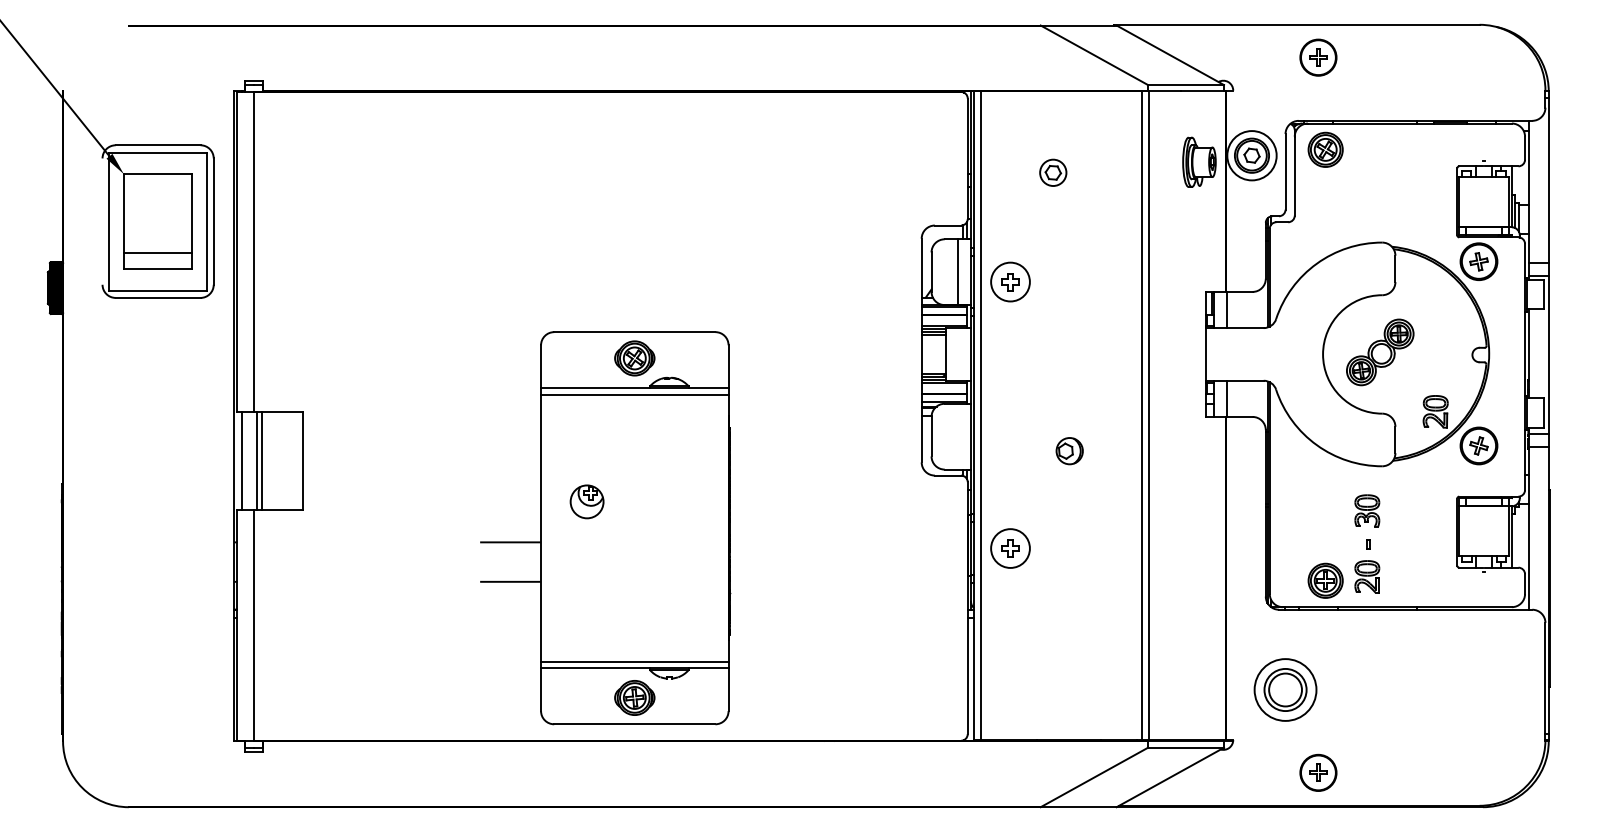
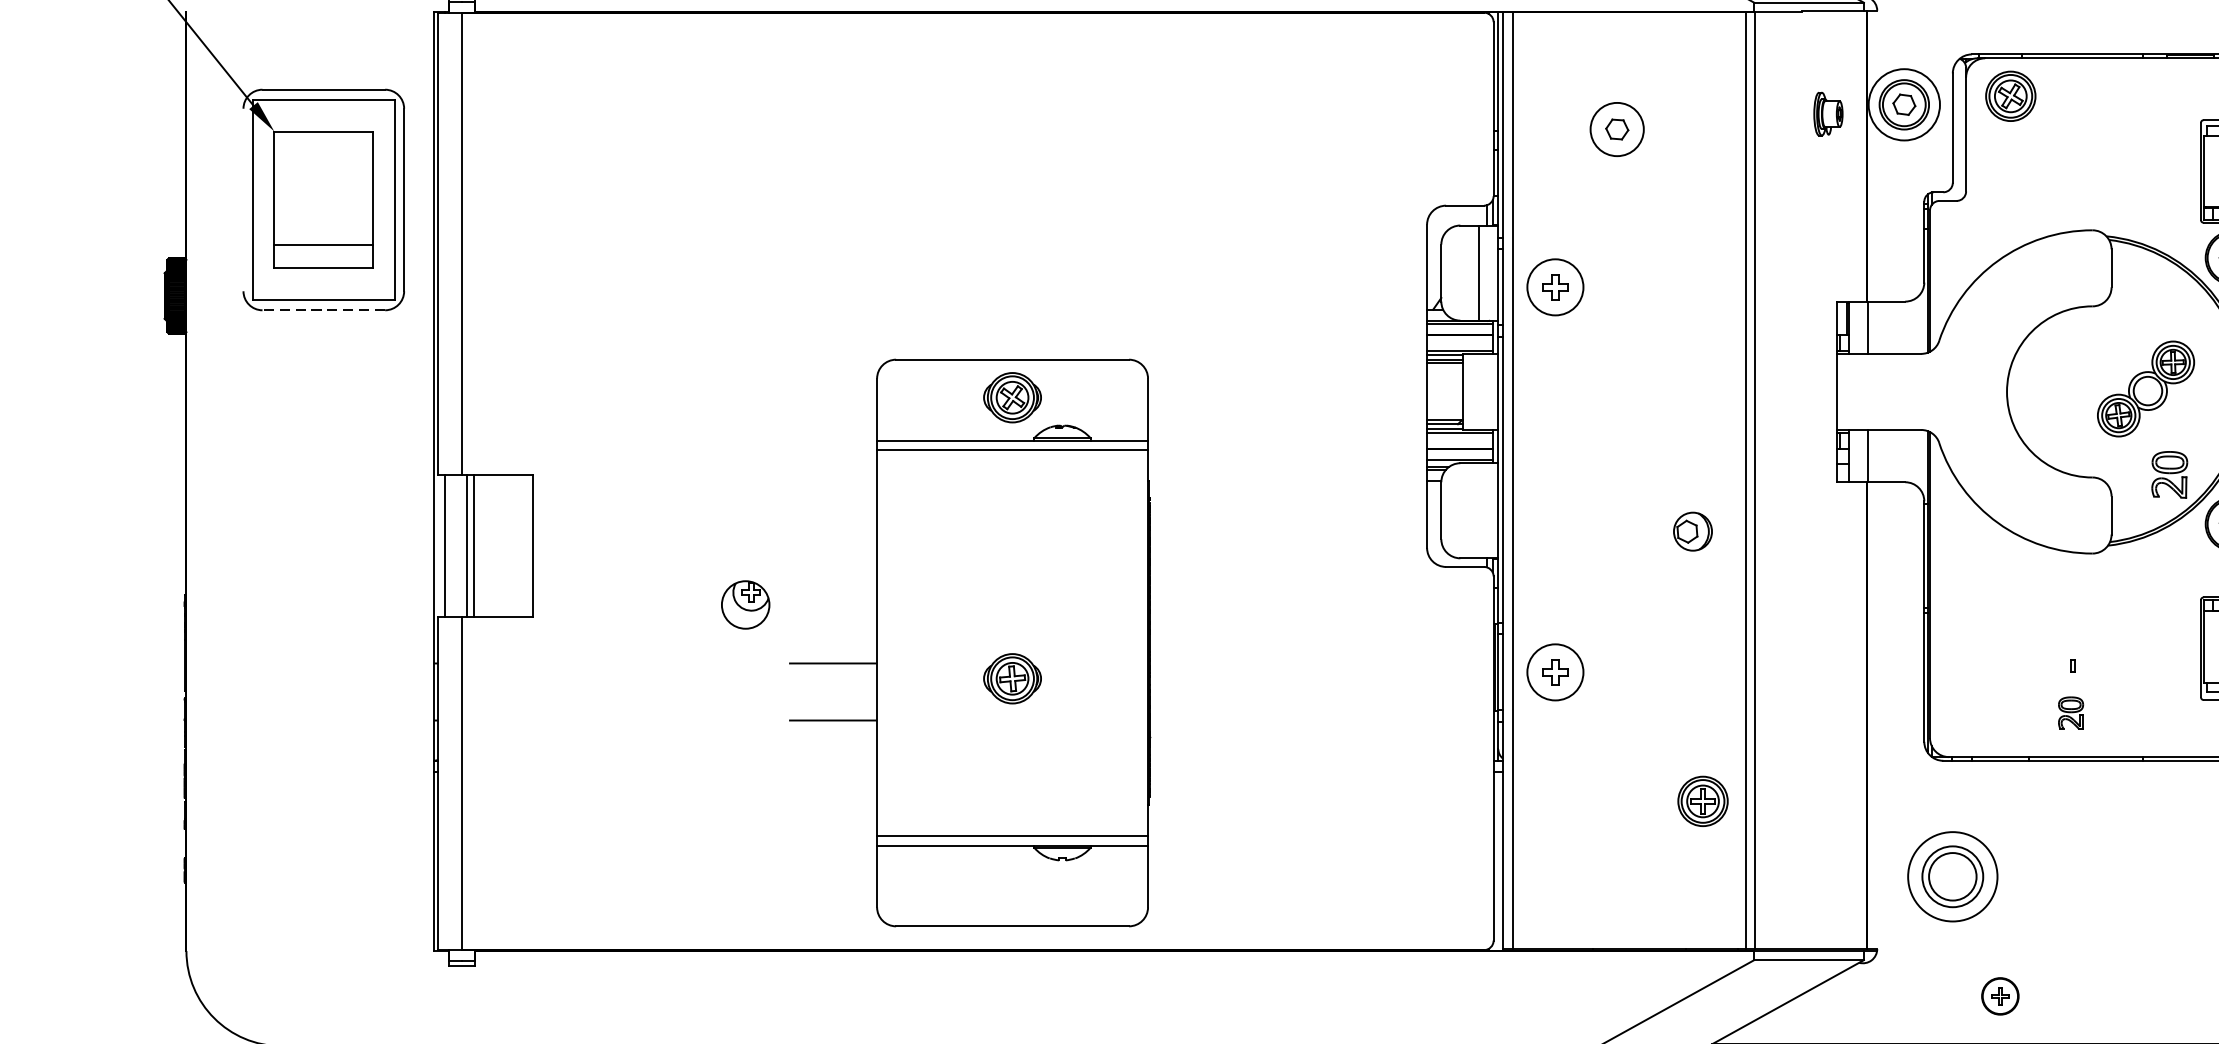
part: (1199, 161) -> (1828, 113), size x0.6
circle: (1053, 172) -> (1617, 129), size x1.4
line: (157, 297) -> (322, 309), solid -> dashed
part: (1380, 352) -> (2146, 389), moved
part: (1069, 451) -> (1692, 532), moved
part: (586, 501) -> (744, 604), moved
part: (1367, 510) -> (2071, 617), removed
part: (1367, 576) -> (2071, 712), size x0.7
part: (1325, 580) -> (1702, 800), moved
part: (634, 697) -> (1012, 678), moved
part: (1318, 772) -> (2000, 995), size x0.7

